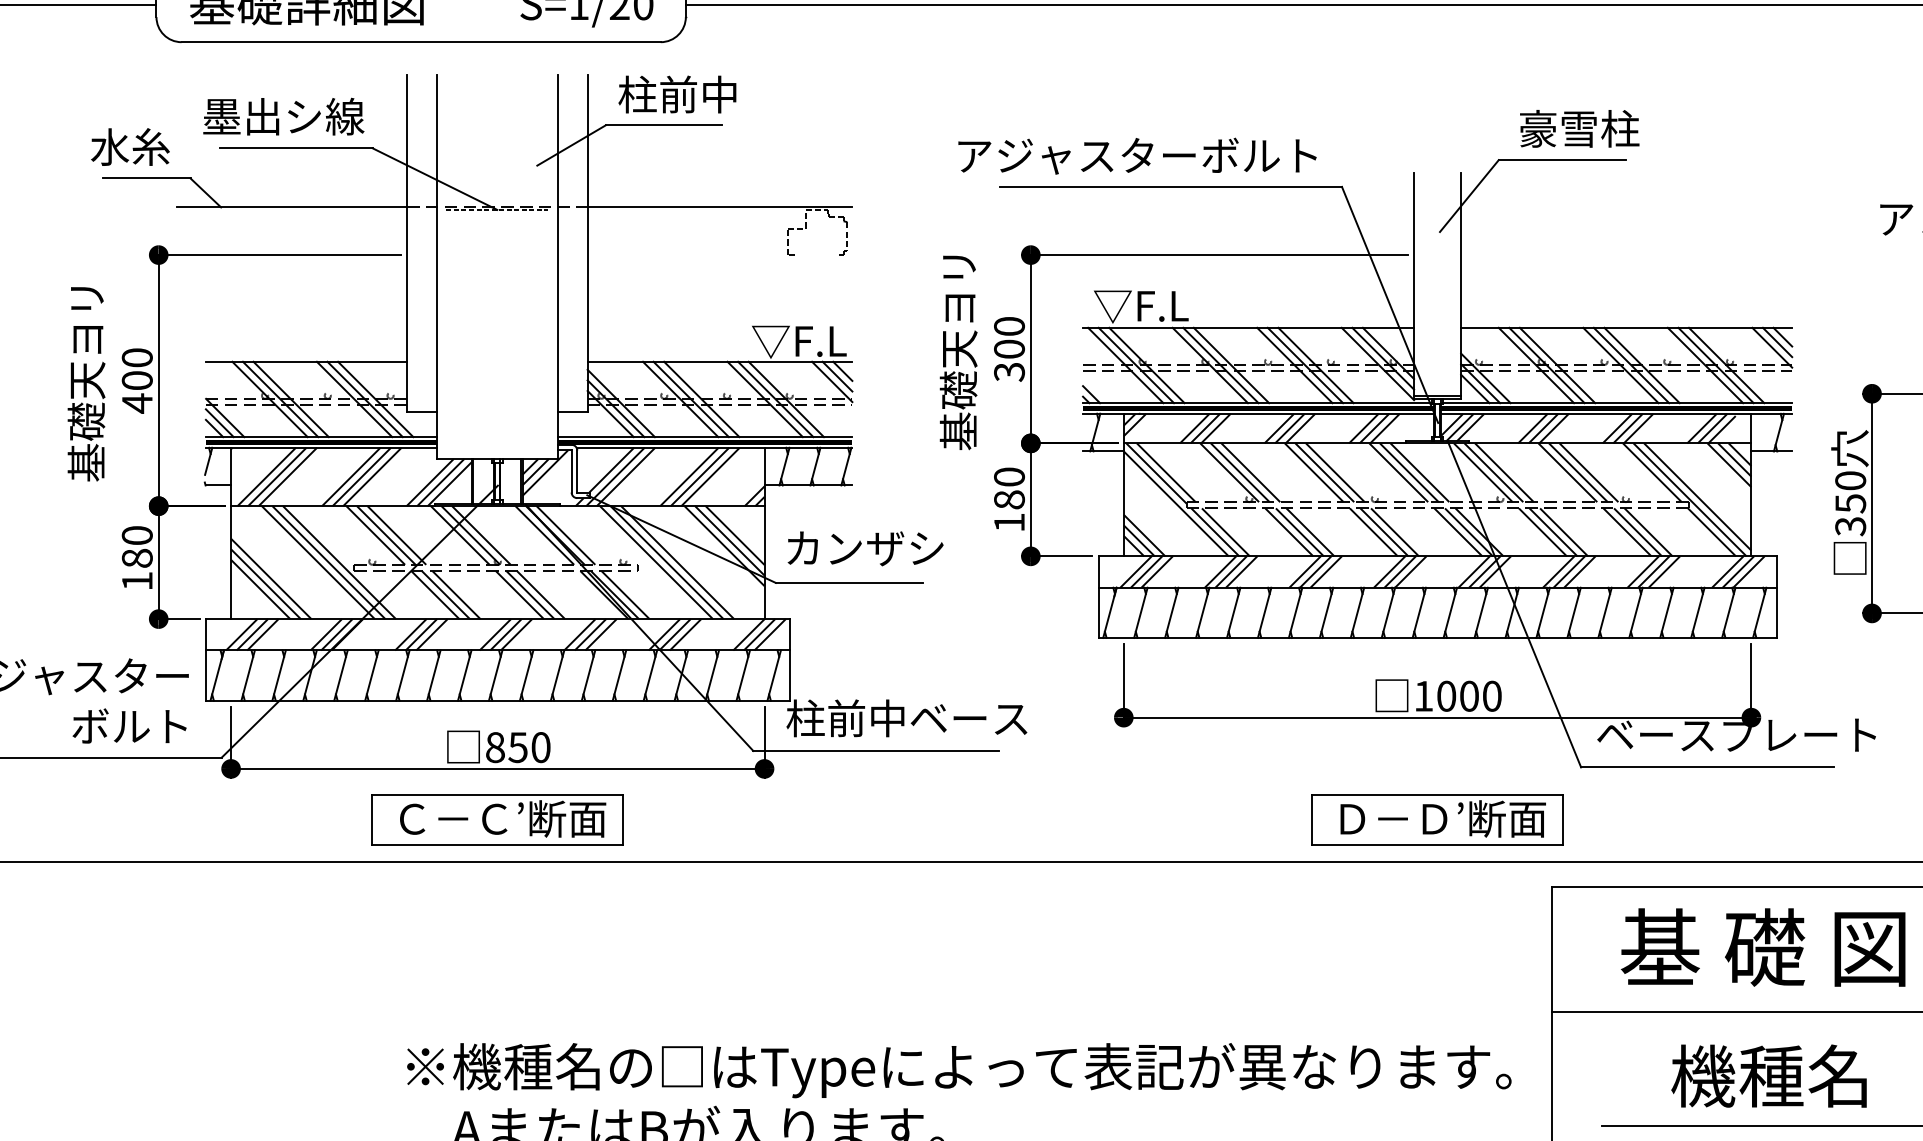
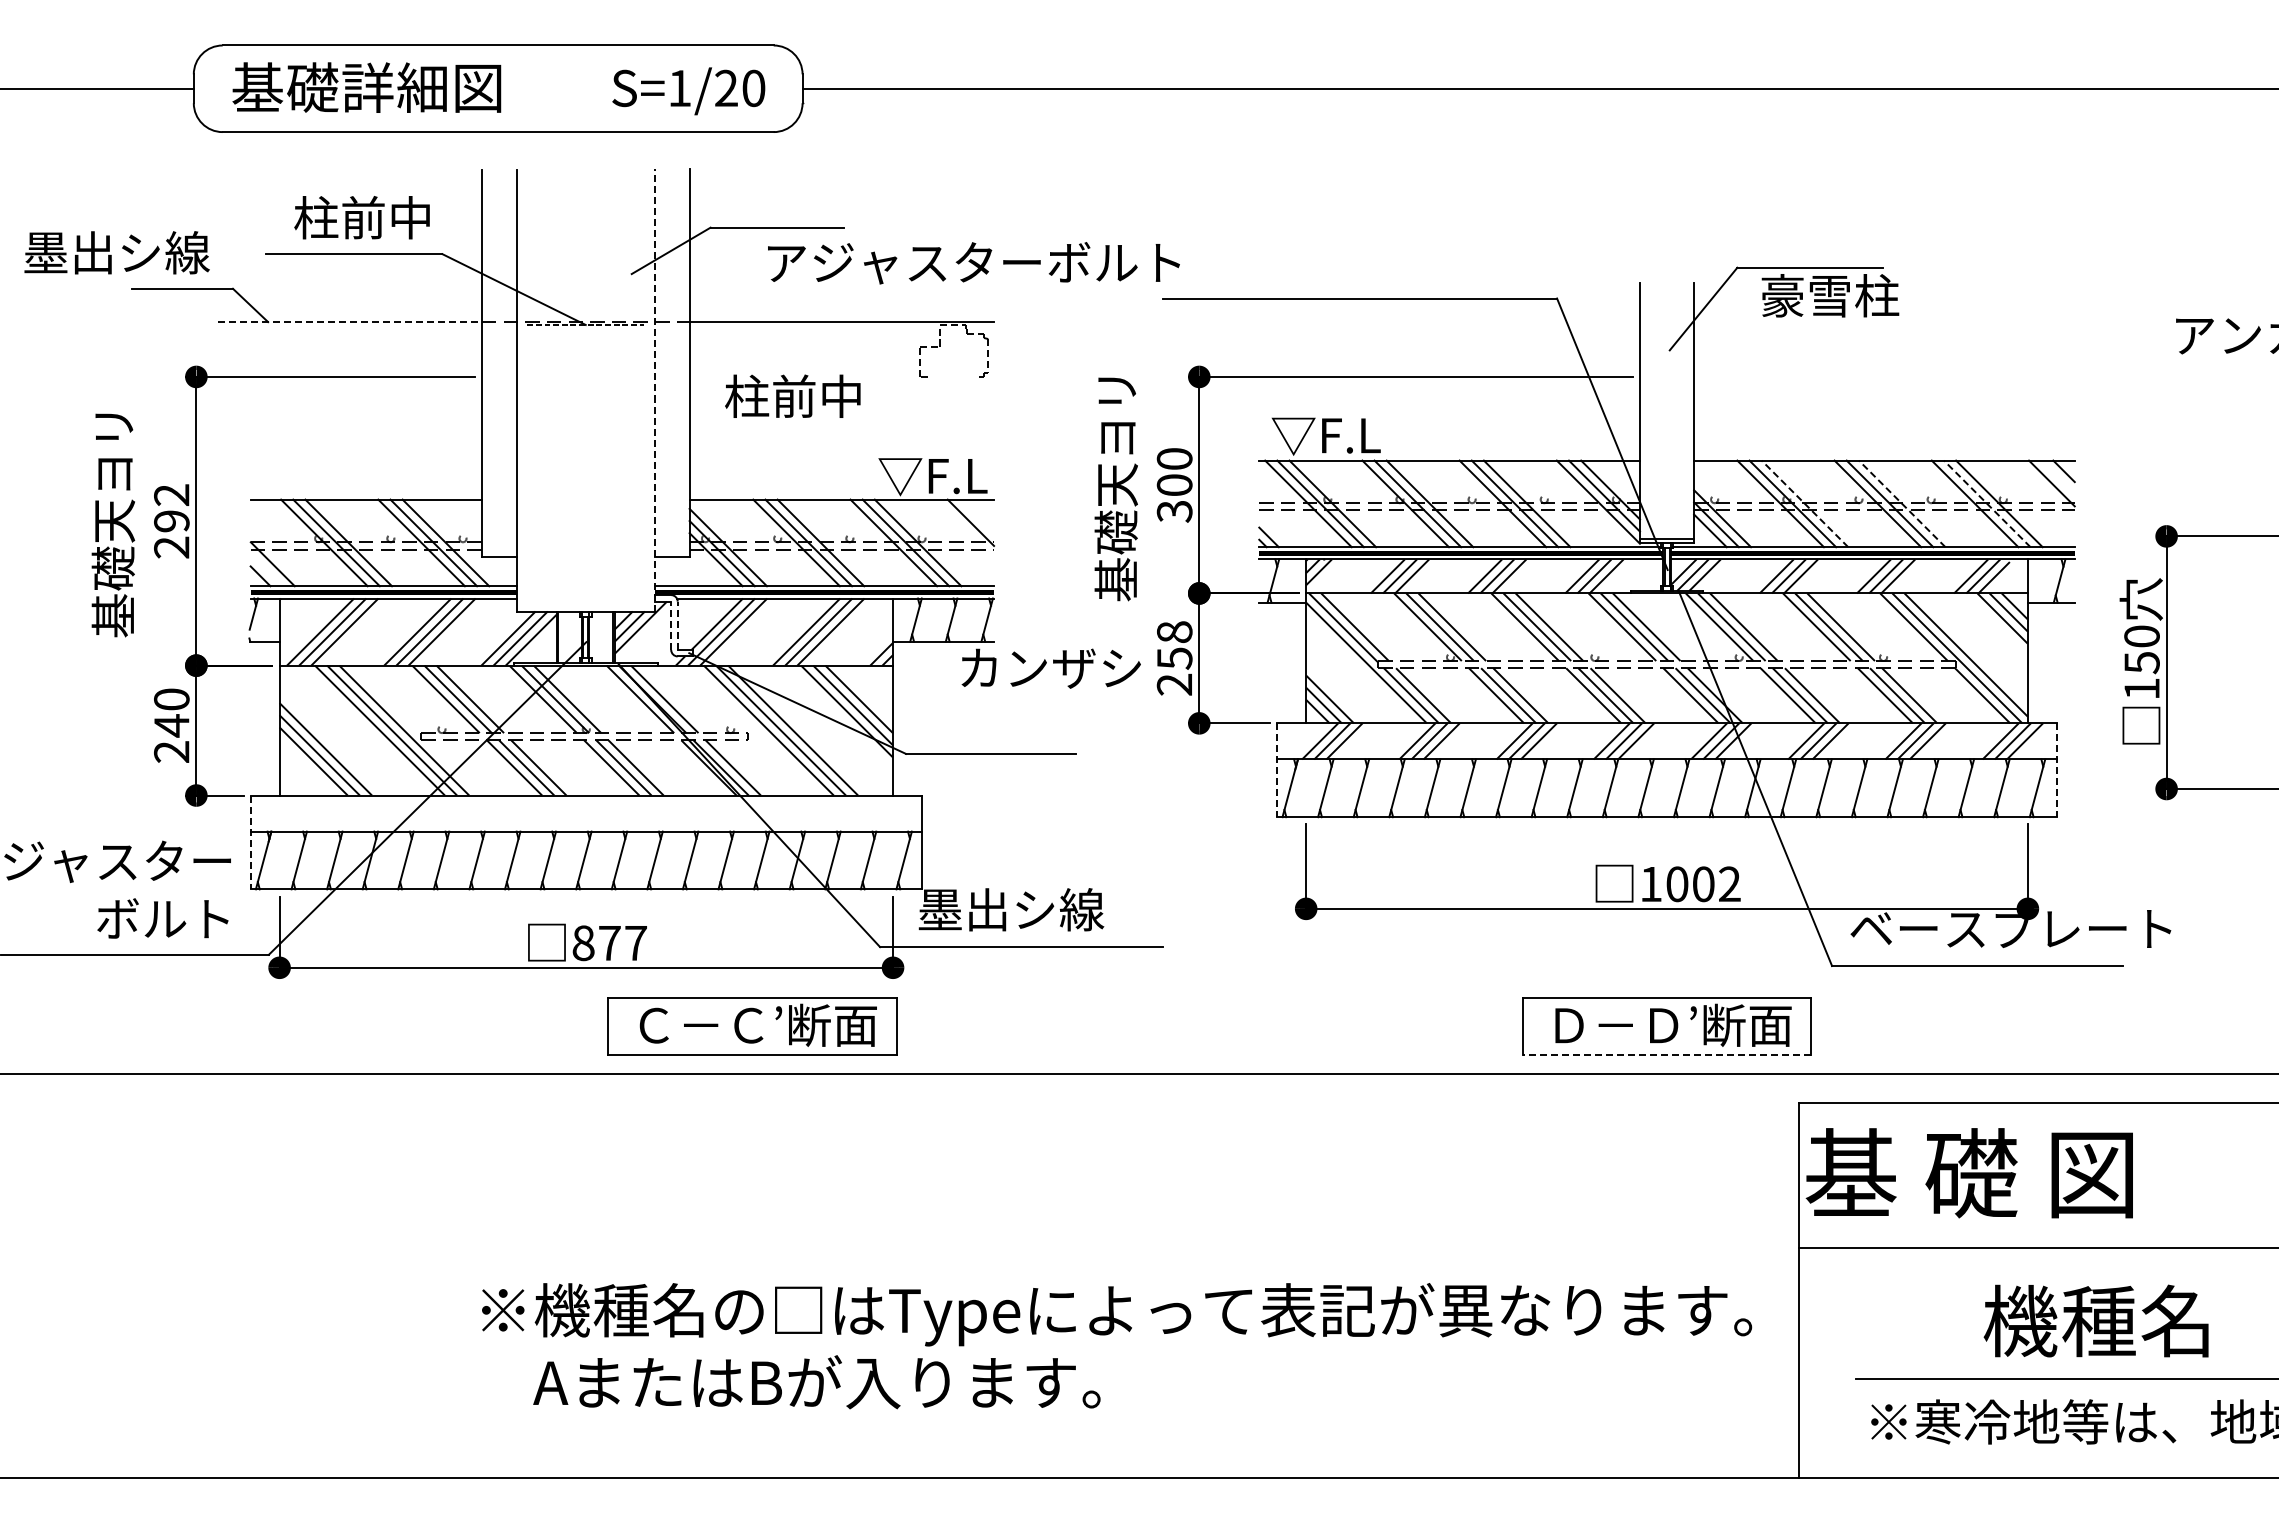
text: (677, 93) -> (792, 395), moved
text: (283, 116) -> (339, 217), 墨出シ線 -> 柱前中
text: (1579, 128) -> (1830, 295), moved
text: (89, 146) -> (116, 252), 水糸 -> 墨出シ線
text: (1137, 156) -> (973, 263), moved
line: (291, 207) -> (349, 322), solid -> dashed
line: (557, 266) -> (654, 389), solid -> dashed
line: (1777, 342) -> (2057, 477), removed
line: (1557, 365) -> (1804, 503), solid -> dashed
line: (1641, 365) -> (1901, 503), solid -> dashed
line: (1715, 365) -> (1986, 503), solid -> dashed
line: (843, 371) -> (983, 510), removed
line: (837, 376) -> (976, 516), removed
text: (137, 380) -> (171, 521), 400 -> 292
line: (219, 423) -> (266, 570), removed
line: (571, 471) -> (671, 625), solid -> dashed
line: (577, 471) -> (677, 625), solid -> dashed
text: (1009, 499) -> (1174, 658), 180 -> 258
text: (1850, 526) -> (2141, 689), 350 -> 150
text: (864, 548) -> (1050, 668), moved
text: (137, 569) -> (171, 738), 180 -> 240
line: (1098, 597) -> (1277, 770), solid -> dashed
line: (1776, 597) -> (2056, 770), solid -> dashed
hatch: (505, 634) -> (595, 813), removed
line: (205, 659) -> (250, 842), solid -> dashed
text: (1491, 696) -> (1729, 884), 1000 -> 1002
text: (906, 718) -> (1056, 909), 柱前中ベース -> 墨出シ線
text: (529, 747) -> (622, 943), 850 -> 877
part: (497, 819) -> (752, 1026), moved
line: (1437, 845) -> (1666, 1055), solid -> dashed
text: (1762, 947) -> (1968, 1173), moved
text: (1768, 1075) -> (2095, 1320), moved

